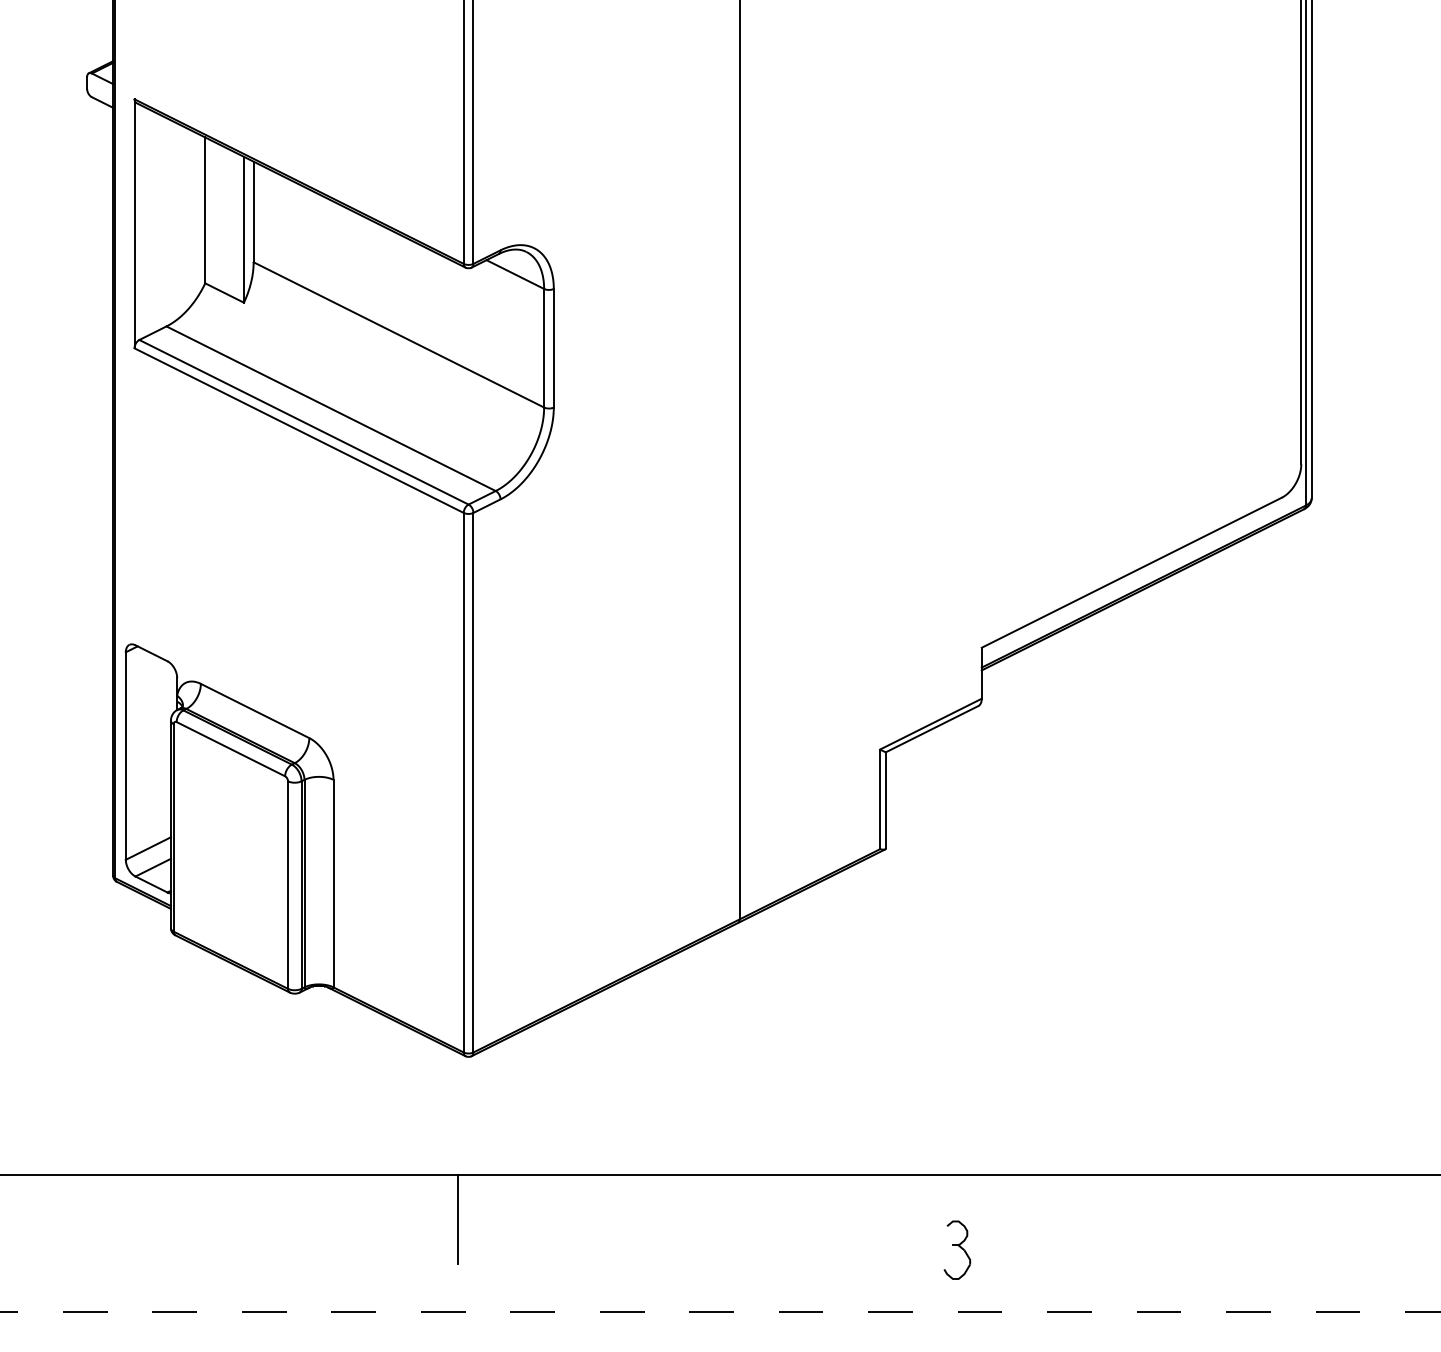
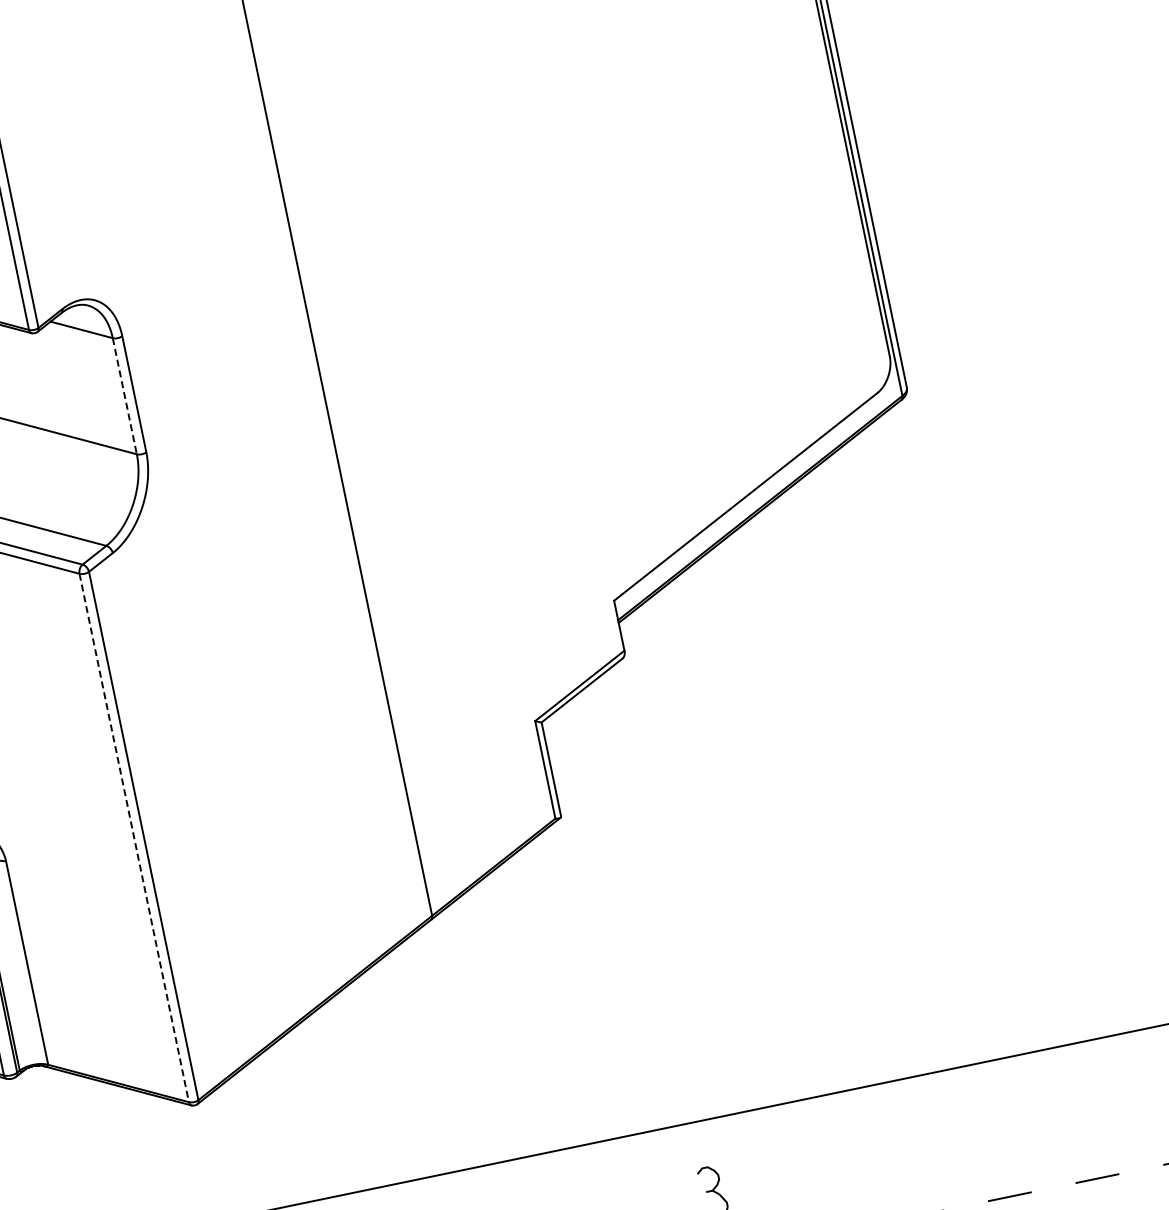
line: (544, 348) -> (125, 396), solid -> dashed
line: (463, 782) -> (133, 837), solid -> dashed

